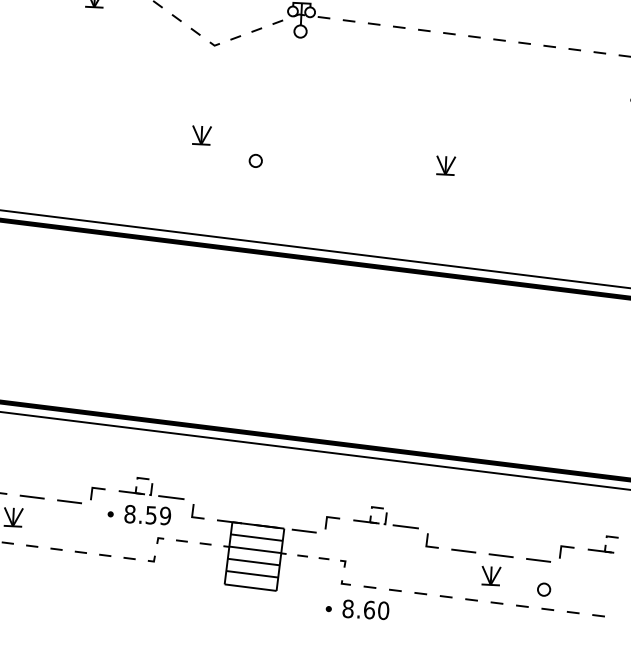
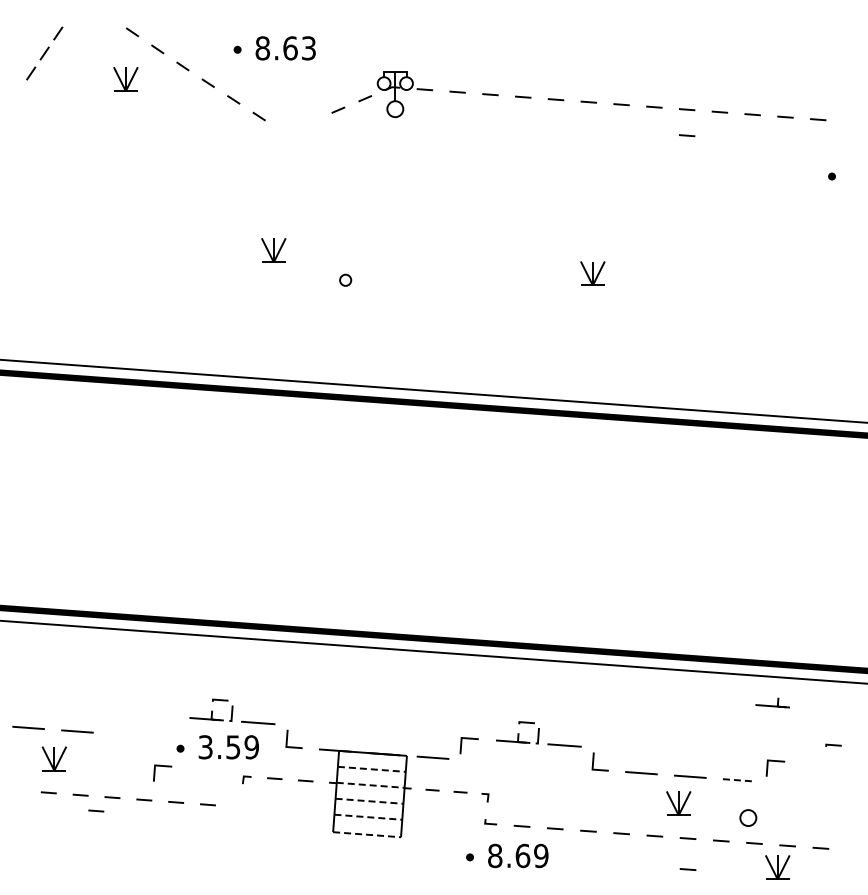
line: (235, 37) -> (311, 121), removed
line: (213, 44) -> (283, 131), removed
line: (523, 63) -> (687, 135), added
part: (255, 161) -> (345, 280), size x0.7
line: (100, 489) -> (165, 767), moved
line: (69, 502) -> (126, 735), removed
text: (129, 514) -> (205, 747), 8.59 -> 3.59
line: (257, 537) -> (372, 769), solid -> dashed
part: (600, 548) -> (772, 702), moved
line: (255, 550) -> (371, 785), solid -> dashed
line: (43, 558) -> (96, 810), added
line: (149, 560) -> (234, 805), removed
line: (538, 560) -> (739, 780), solid -> dashed
line: (254, 562) -> (370, 801), solid -> dashed
line: (252, 574) -> (368, 817), solid -> dashed
line: (250, 587) -> (367, 834), solid -> dashed
text: (383, 611) -> (541, 856), 8.60 -> 8.69
line: (495, 626) -> (687, 869), added
part: (564, 628) -> (777, 867), added

